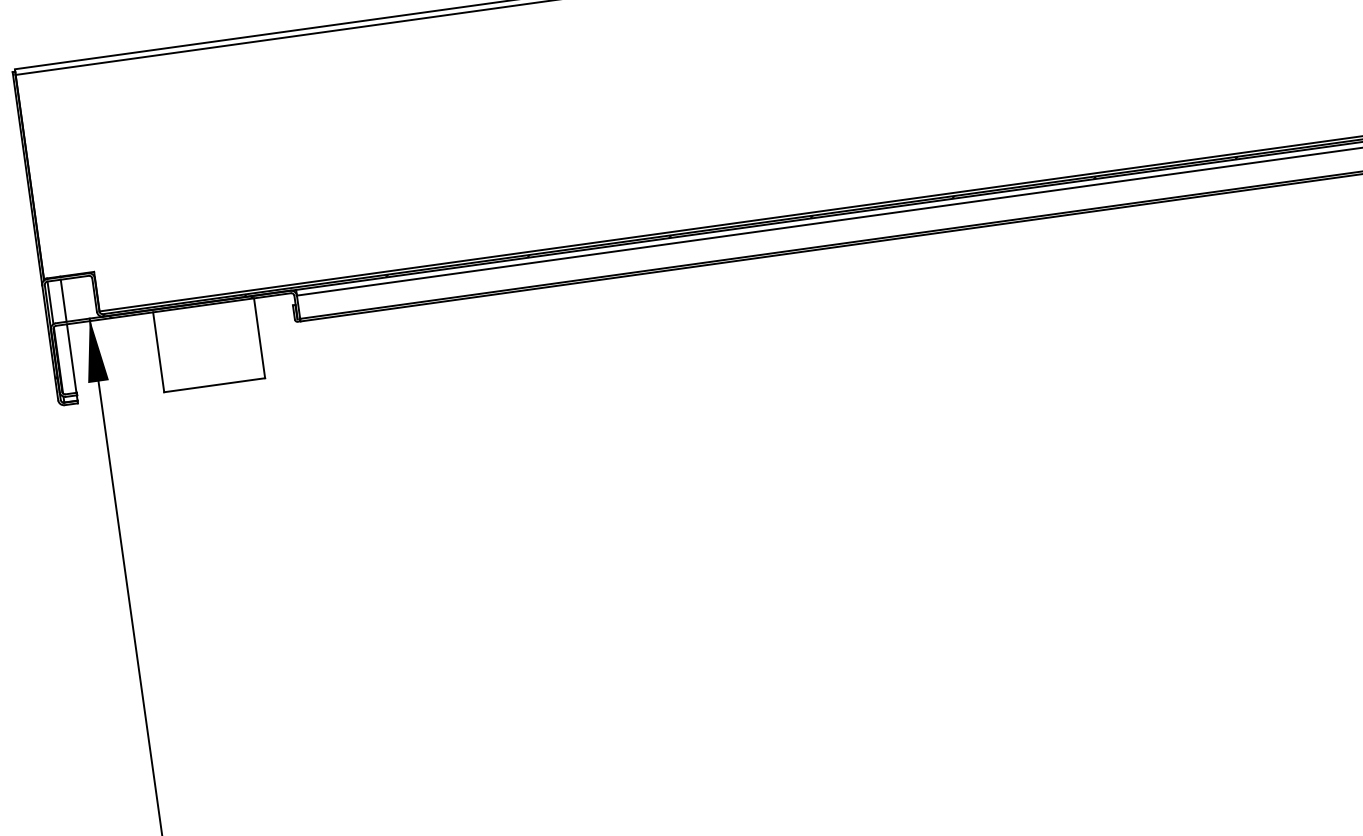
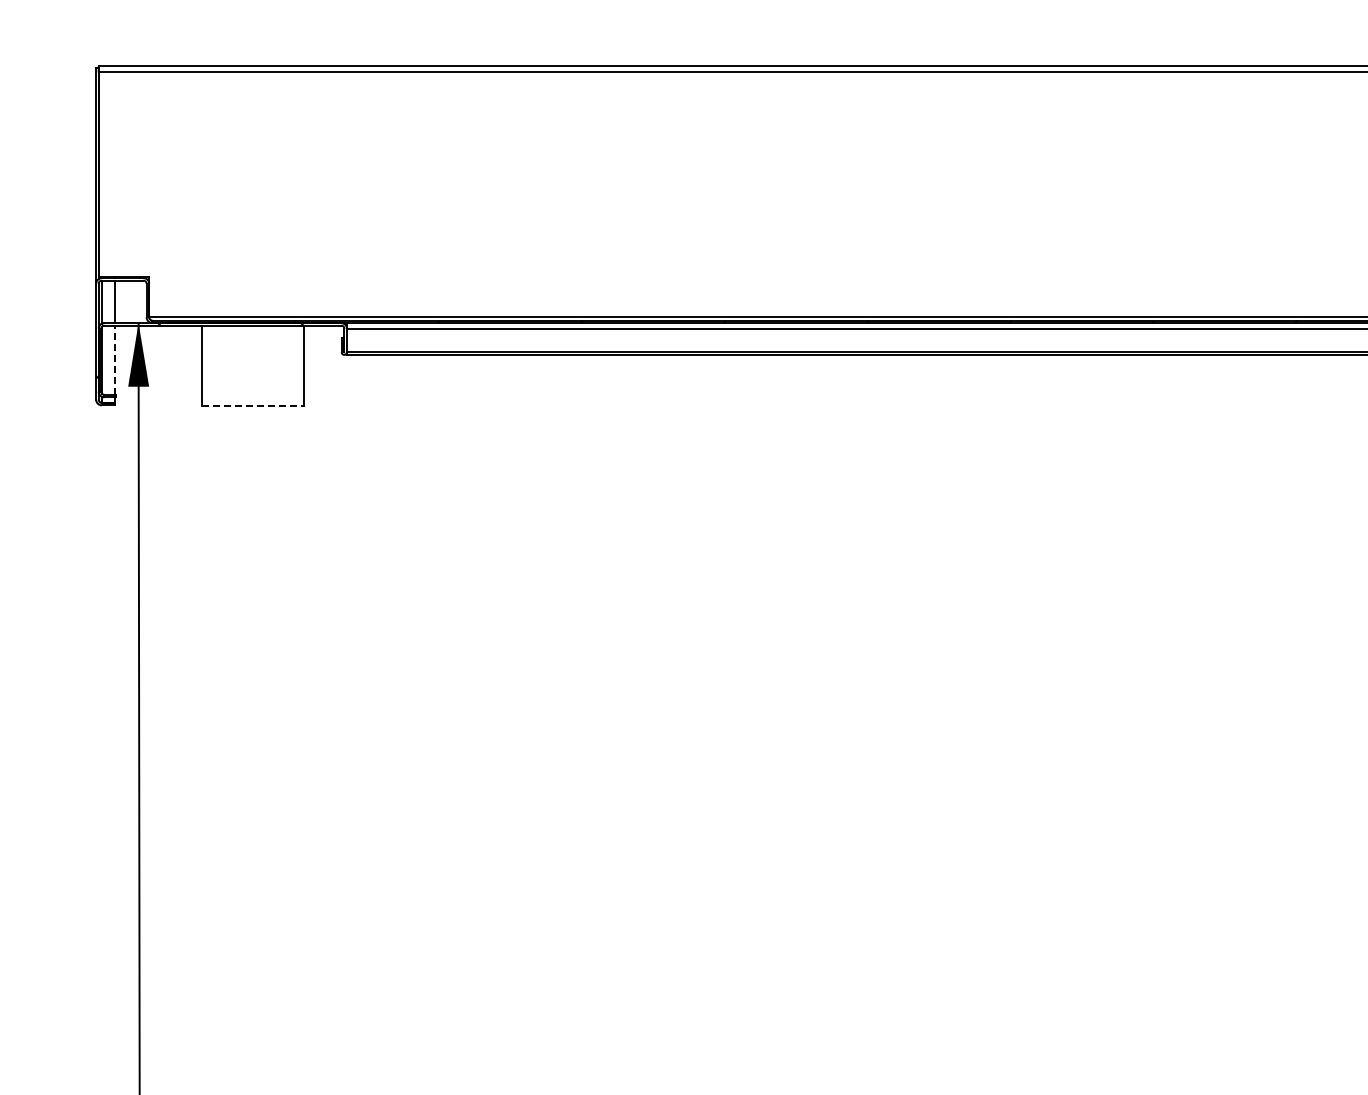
line: (72, 358) -> (115, 360), solid -> dashed
line: (215, 385) -> (253, 406), solid -> dashed

